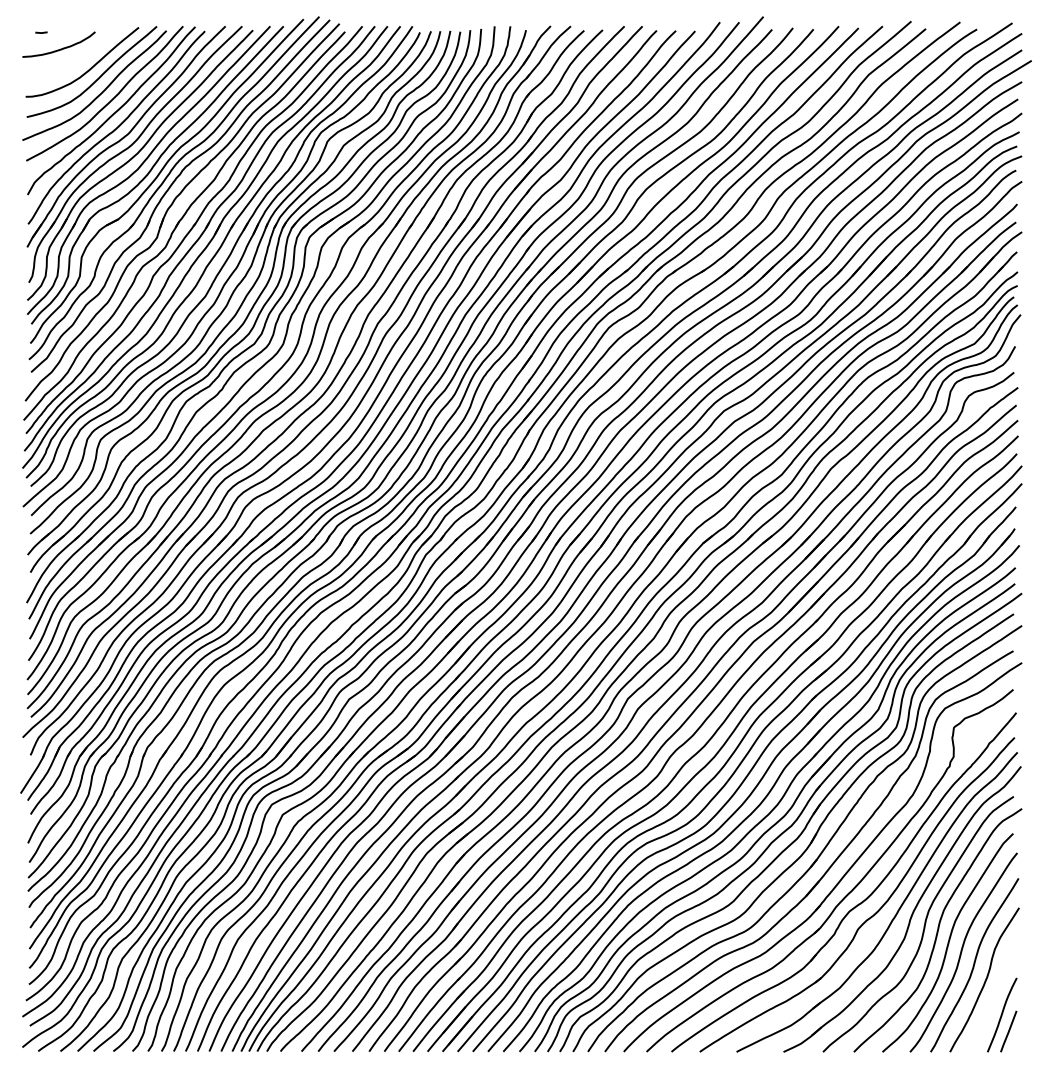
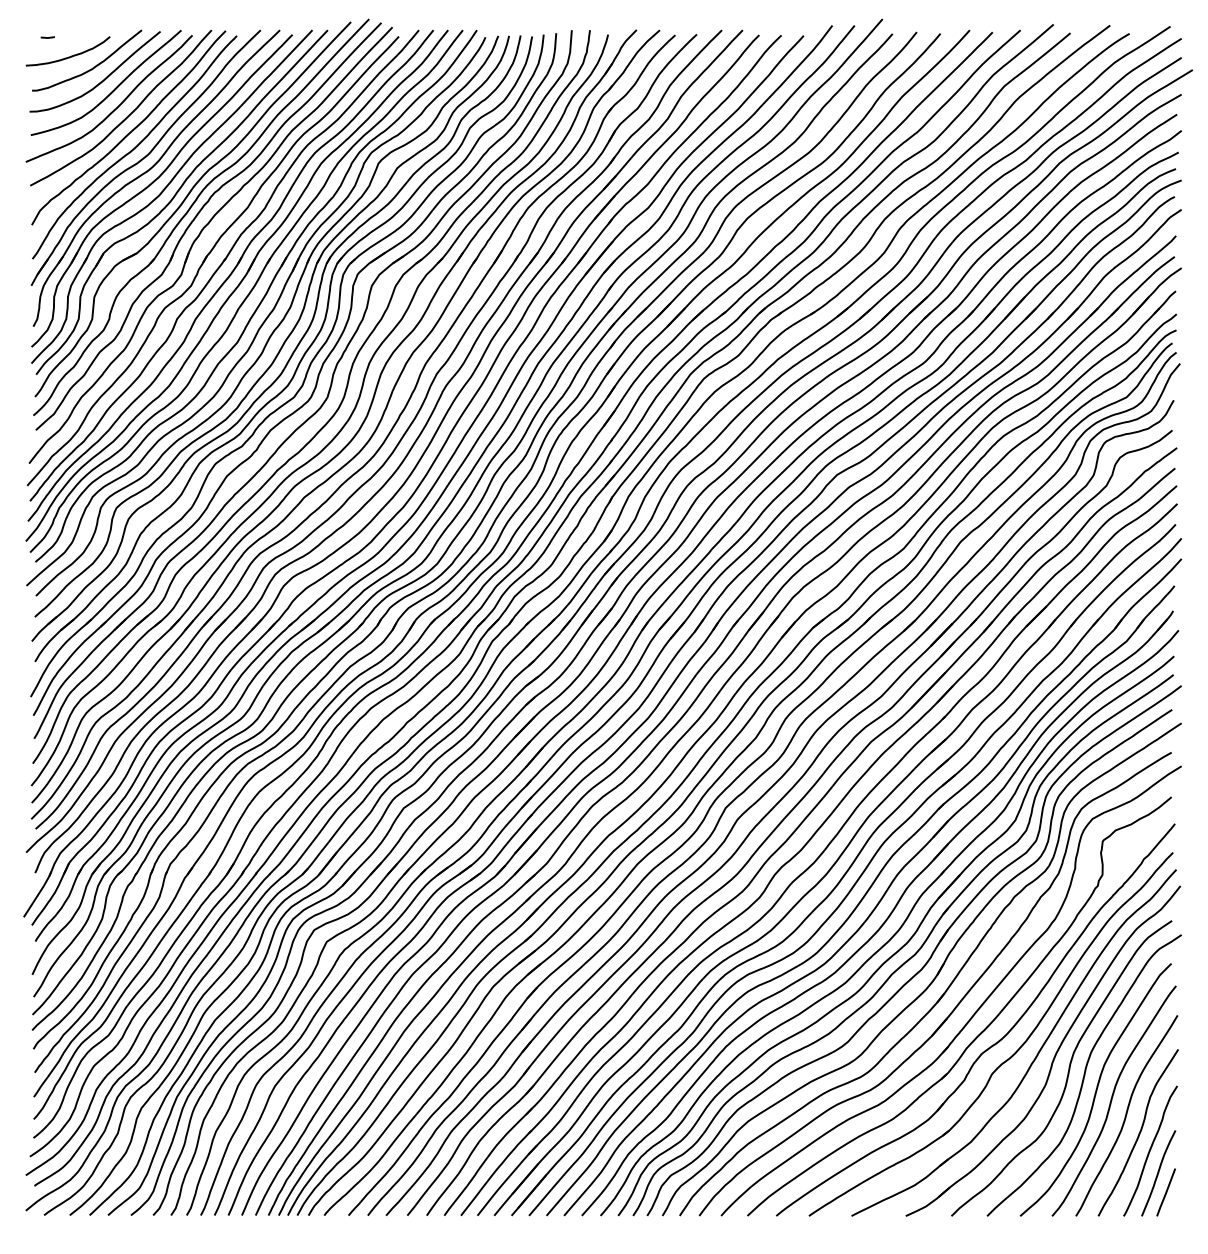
curve: (80, 58) -> (92, 67), added
curve: (995, 995) -> (1150, 1150), added

